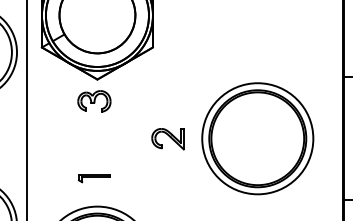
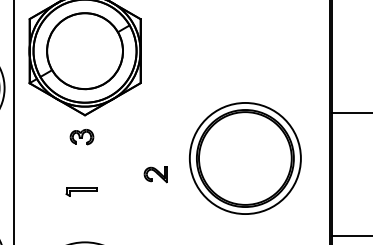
part: (93, 100) -> (81, 136), size x0.7
part: (167, 138) -> (155, 174), size x0.7
part: (257, 138) -> (245, 158), moved
part: (93, 177) -> (81, 191), moved

